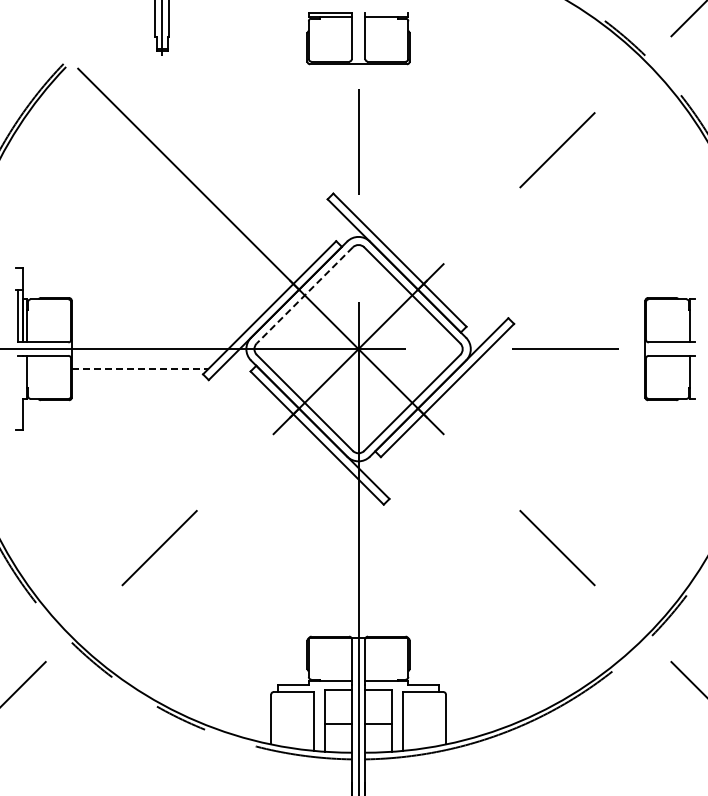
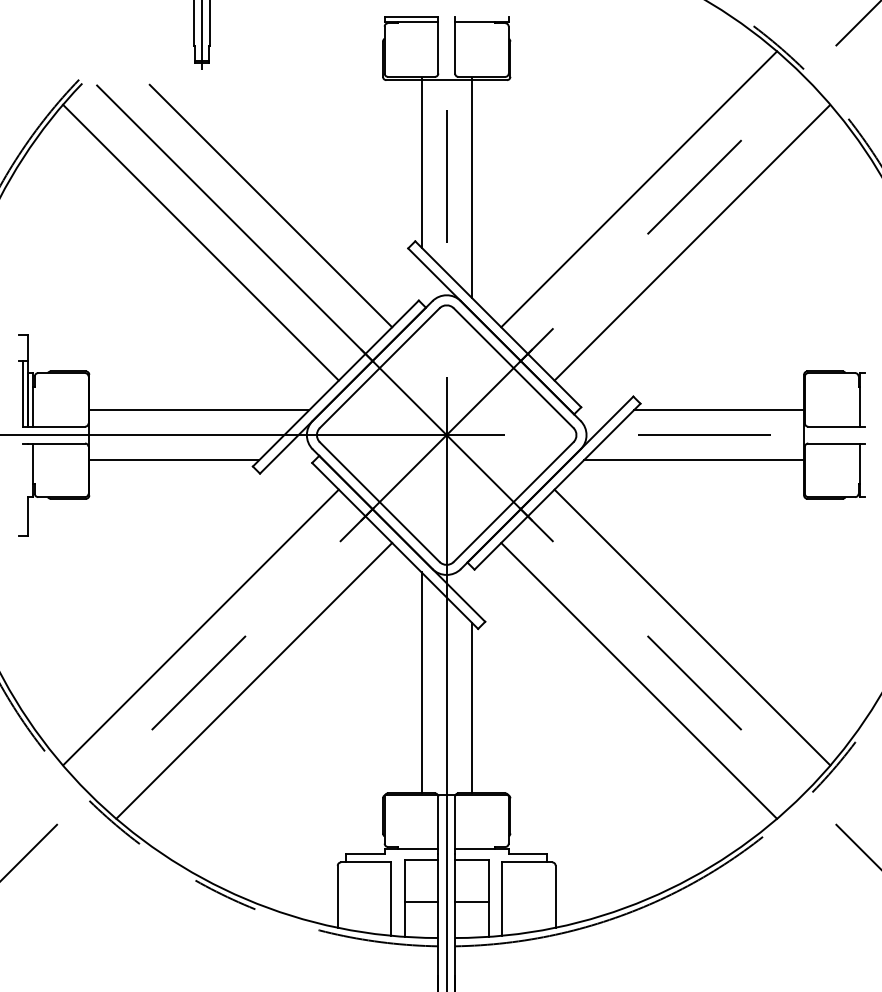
line: (338, 130) -> (421, 162), added
line: (378, 150) -> (471, 187), added
line: (512, 151) -> (638, 188), added
line: (217, 165) -> (270, 206), added
line: (161, 194) -> (201, 242), added
line: (555, 194) -> (692, 242), added
line: (304, 295) -> (379, 368), dashed -> solid
line: (159, 328) -> (198, 409), added
line: (577, 328) -> (719, 409), added
line: (140, 369) -> (174, 460), dashed -> solid
line: (556, 369) -> (693, 460), added
line: (161, 503) -> (201, 627), added
line: (555, 503) -> (692, 627), added
line: (203, 546) -> (253, 681), added
line: (512, 546) -> (638, 681), added
line: (338, 547) -> (421, 682), added
line: (378, 567) -> (471, 707), added

